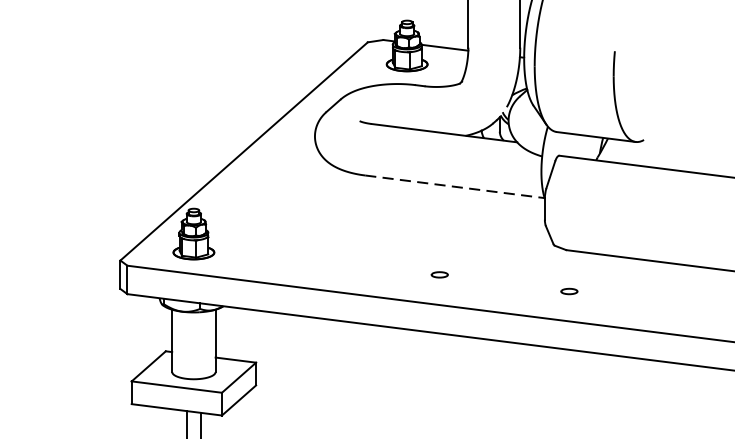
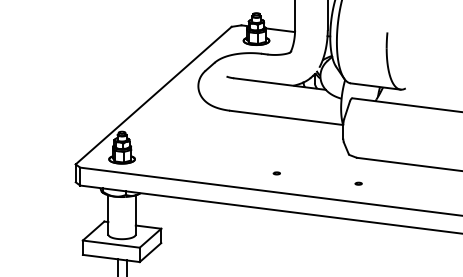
line: (454, 186) -> (286, 117), dashed -> solid
part: (438, 275) -> (276, 173), size x0.62
part: (568, 290) -> (358, 183), size x0.62

